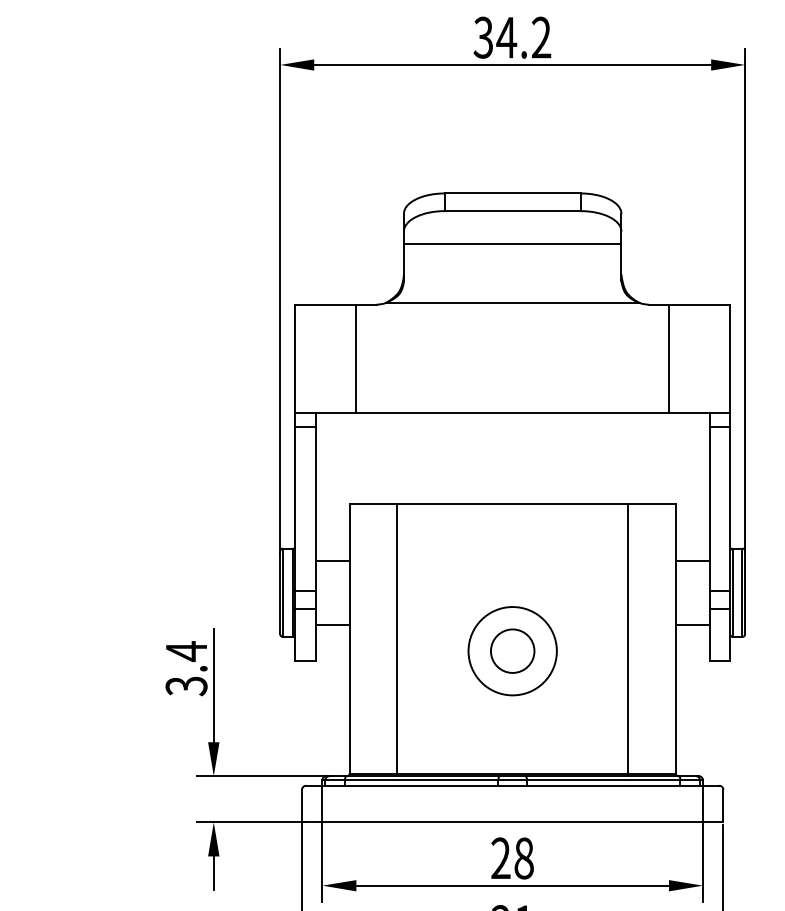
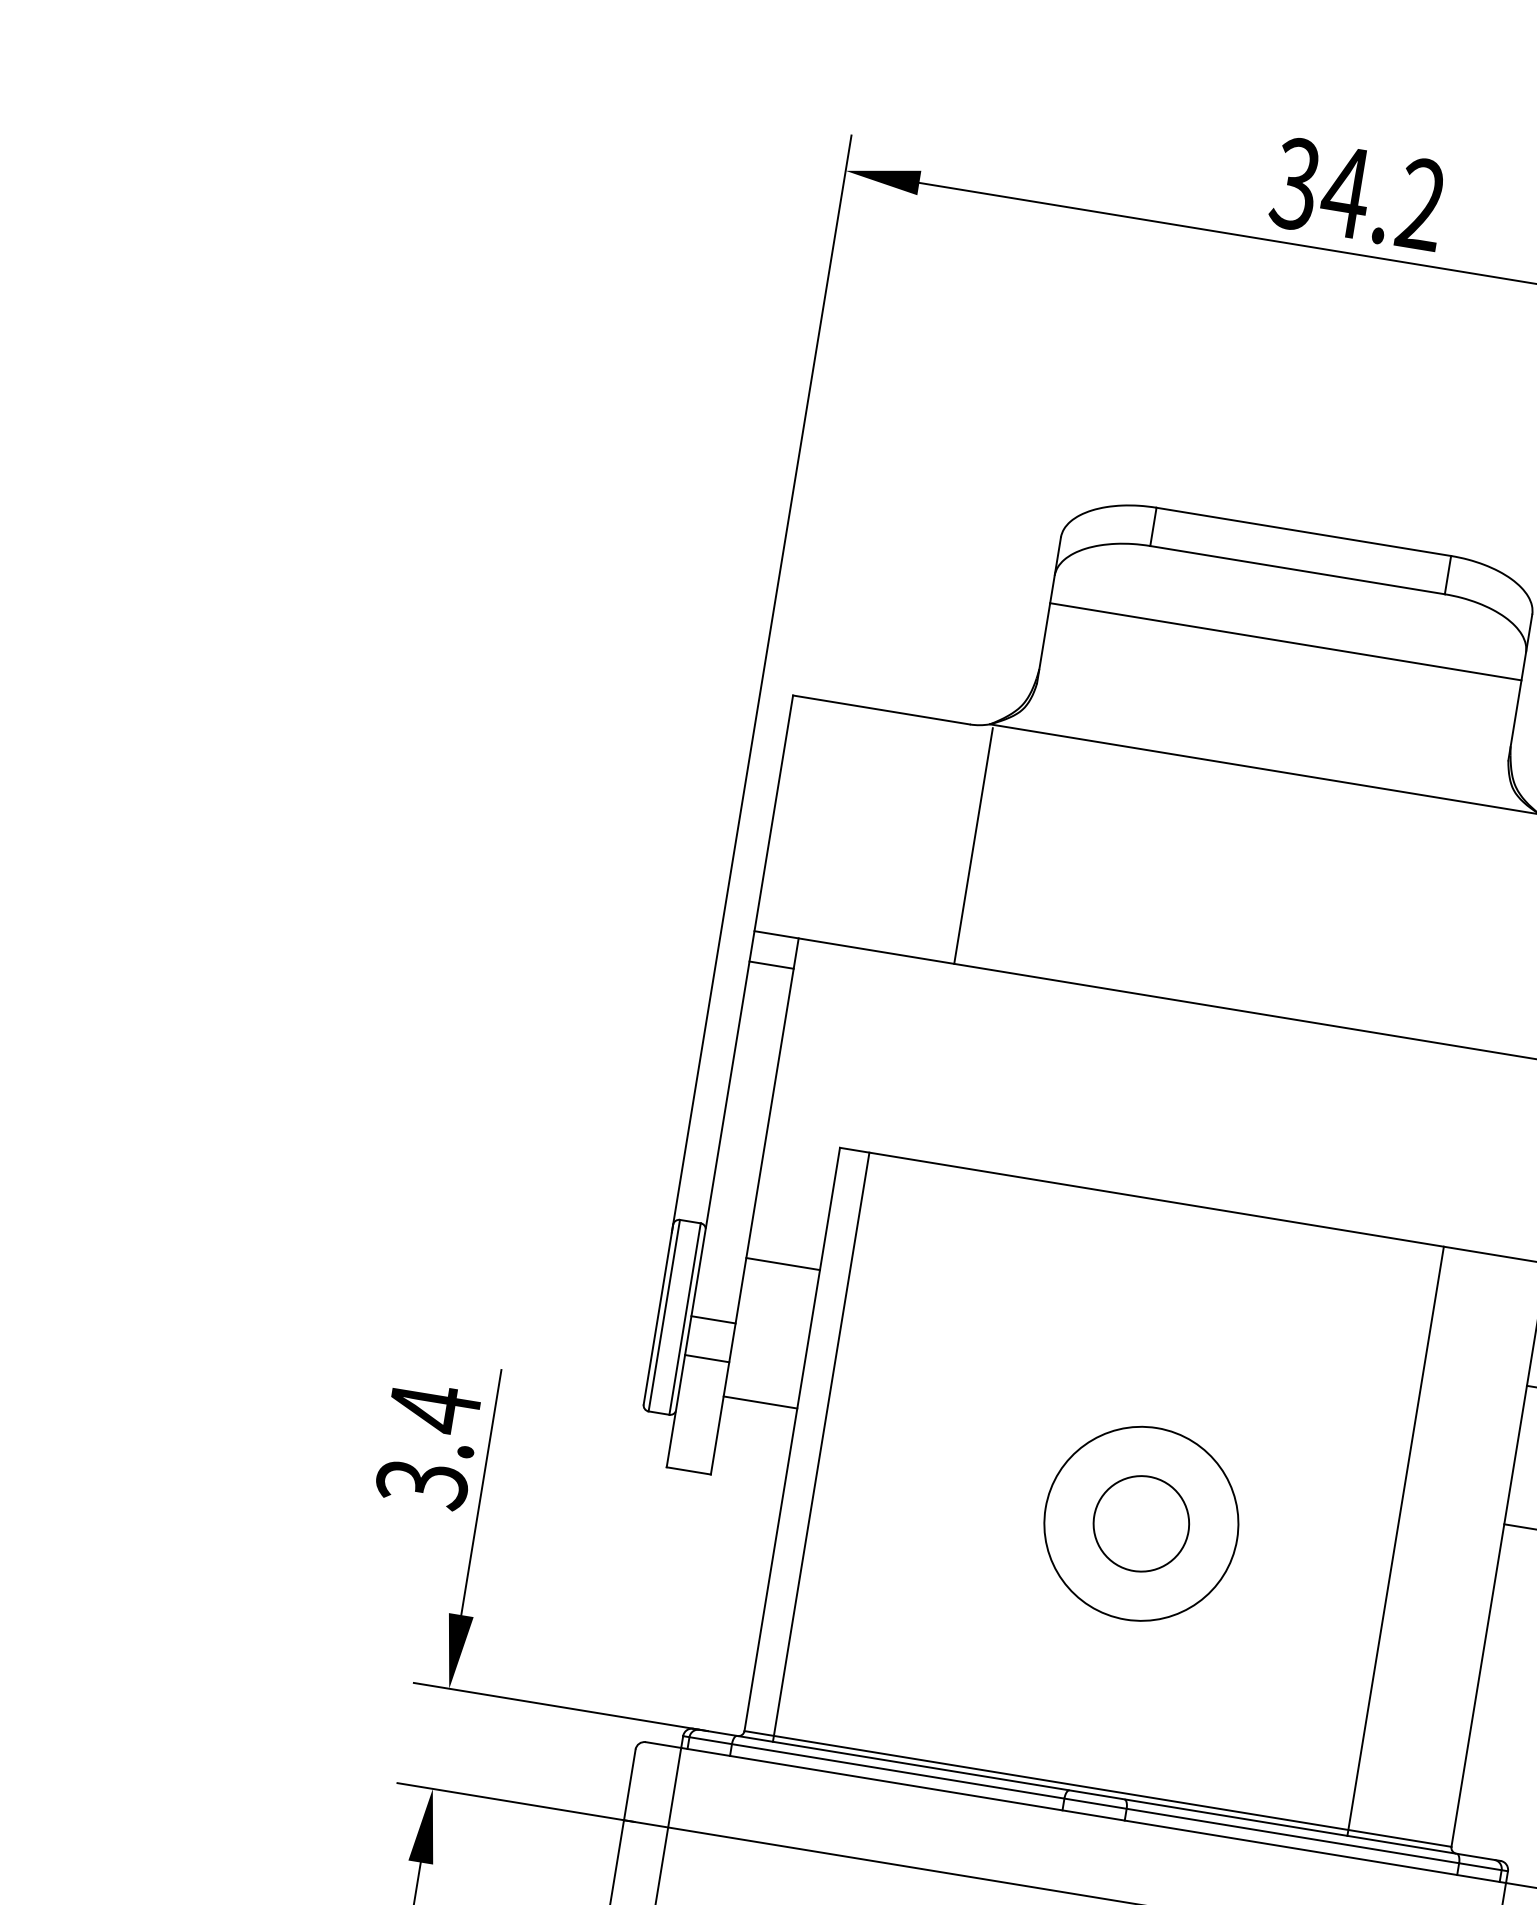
line: (356, 358) -> (973, 845), moved
line: (397, 640) -> (821, 1447), moved

